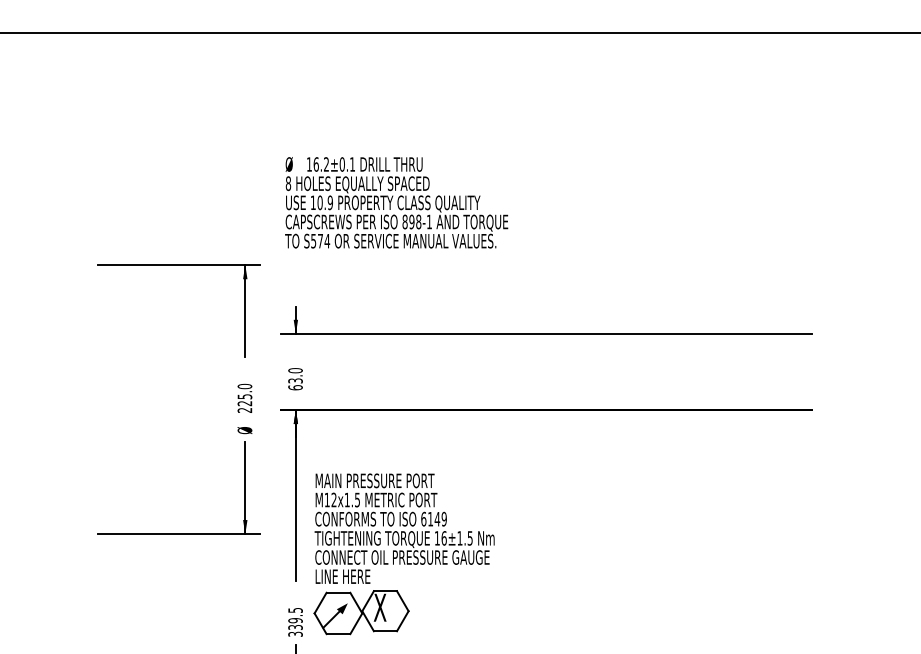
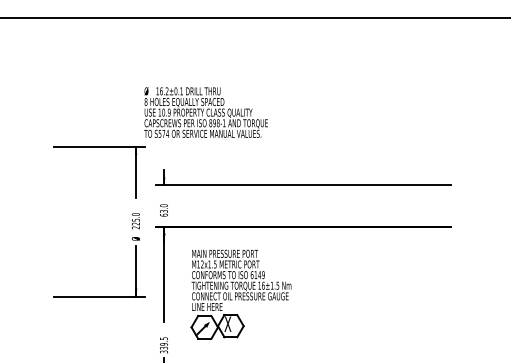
text: (395, 202) -> (205, 112), moved
part: (402, 554) -> (240, 294), moved

